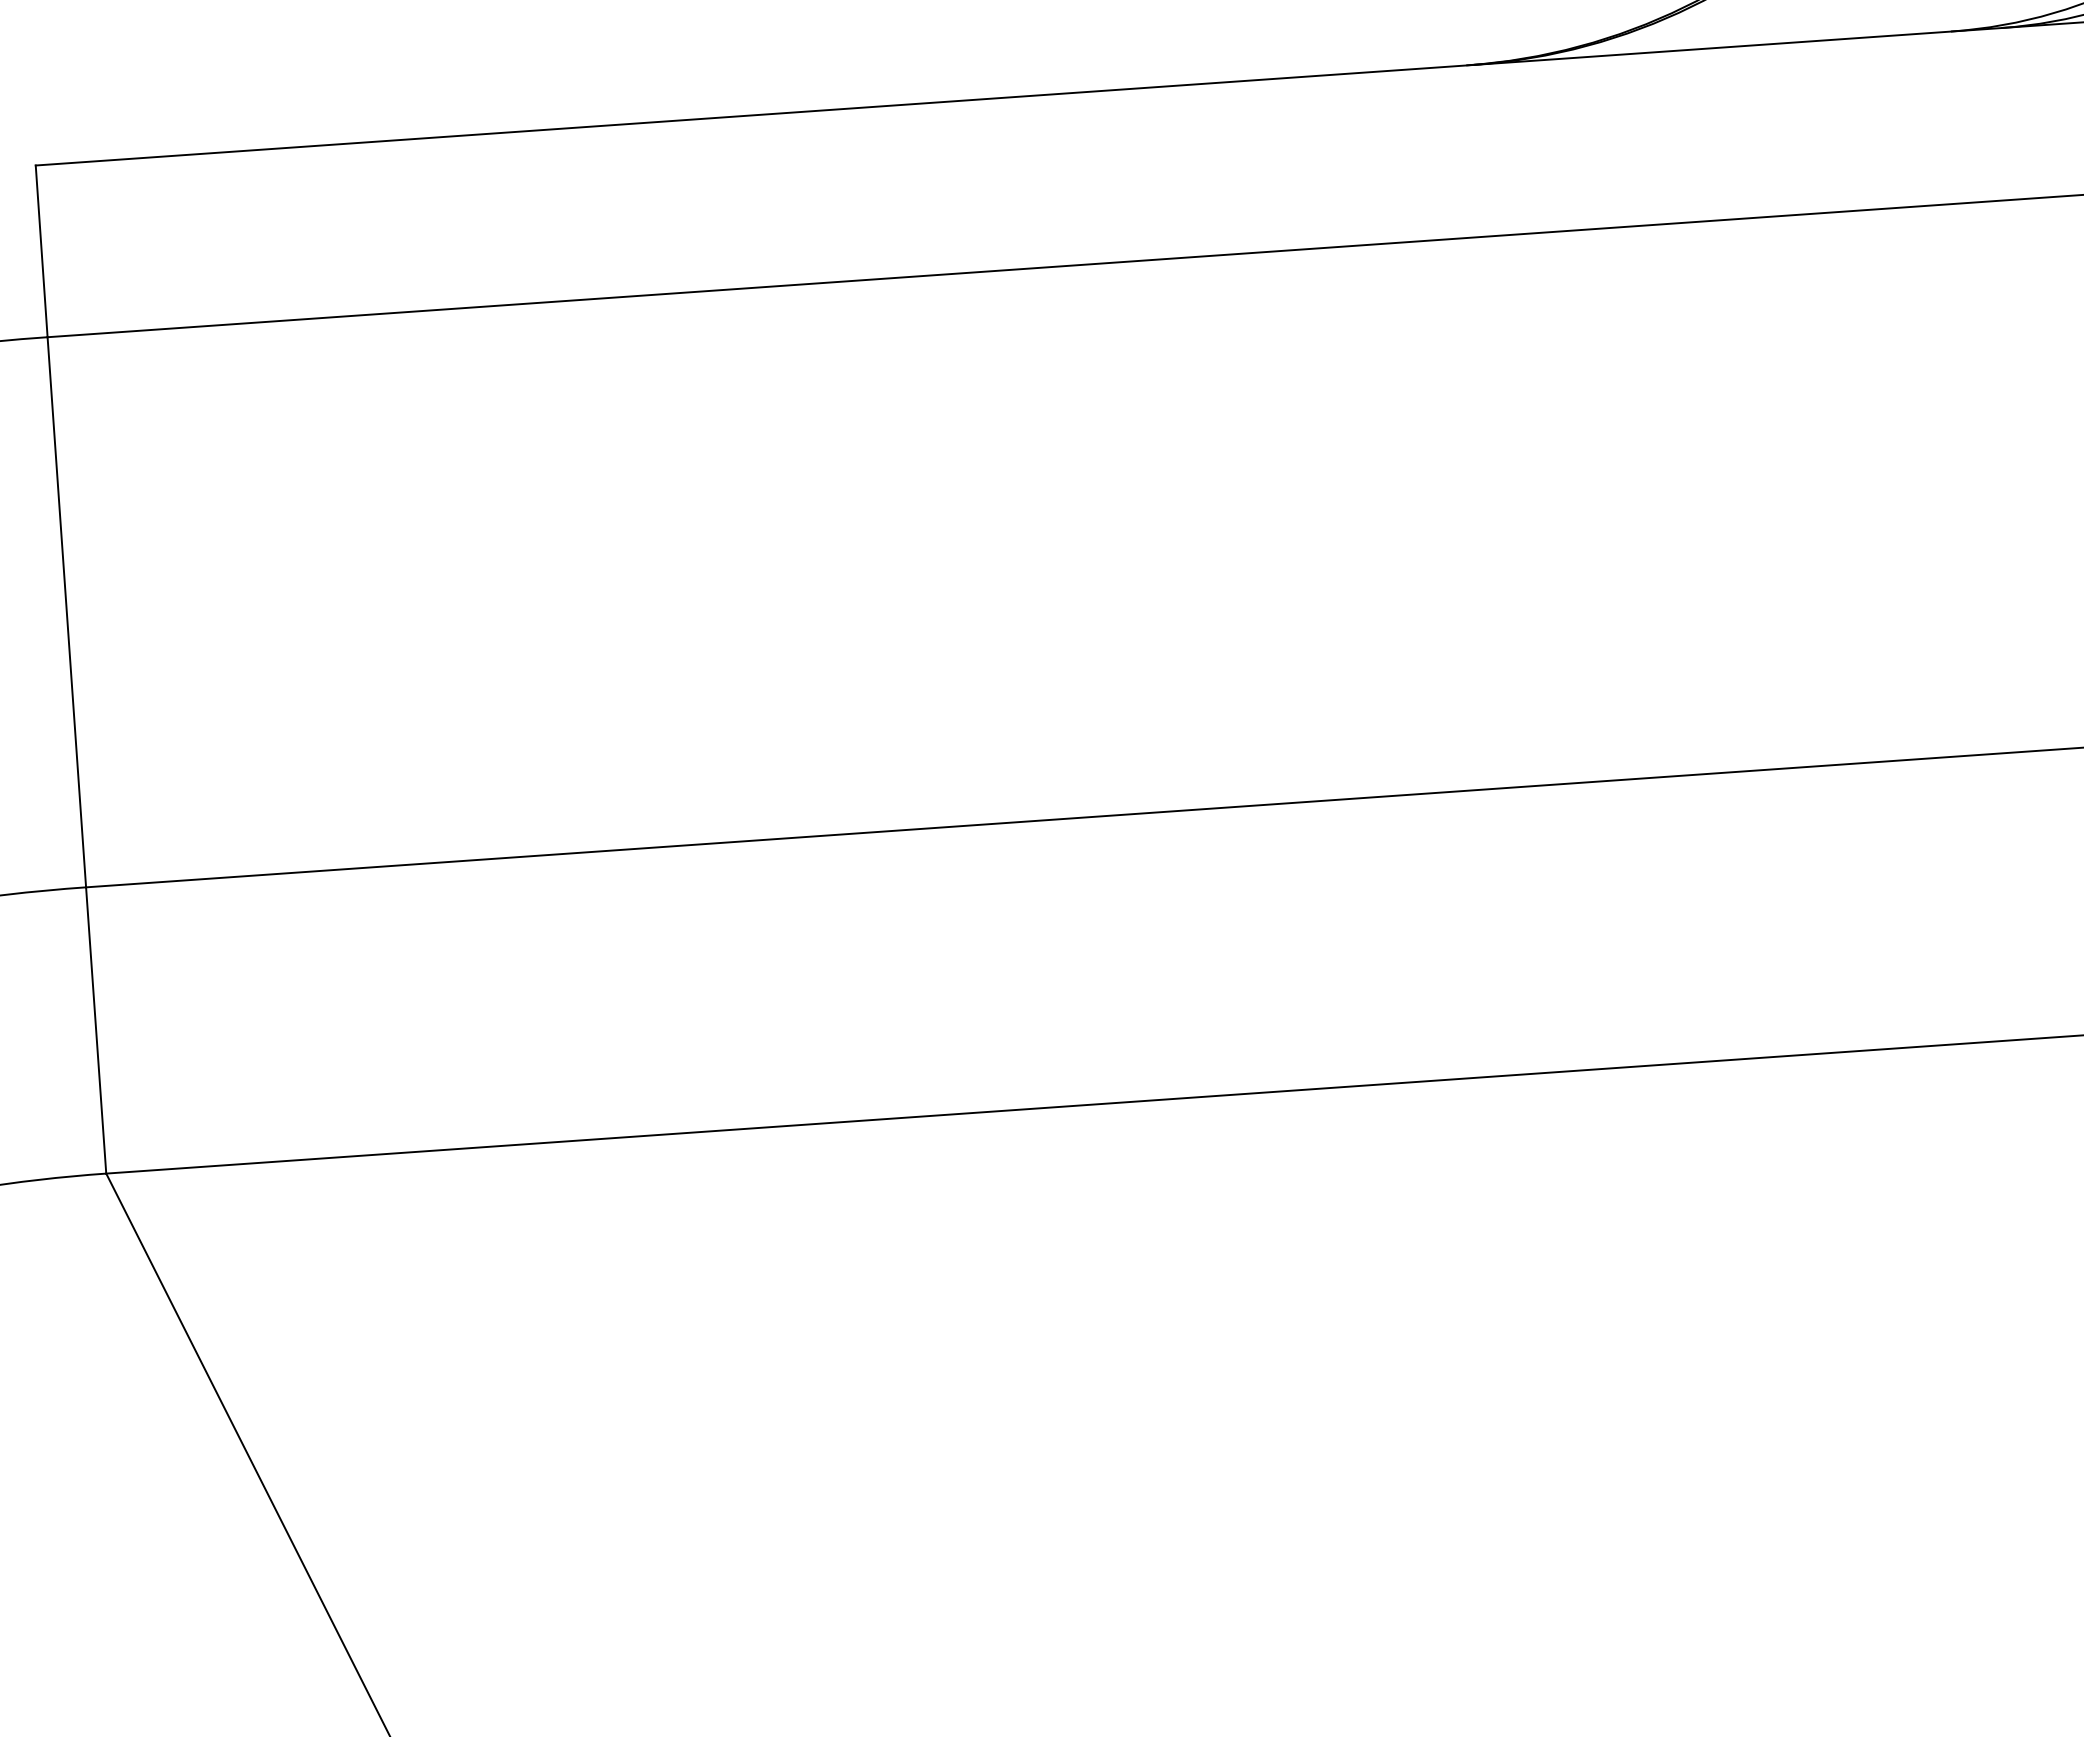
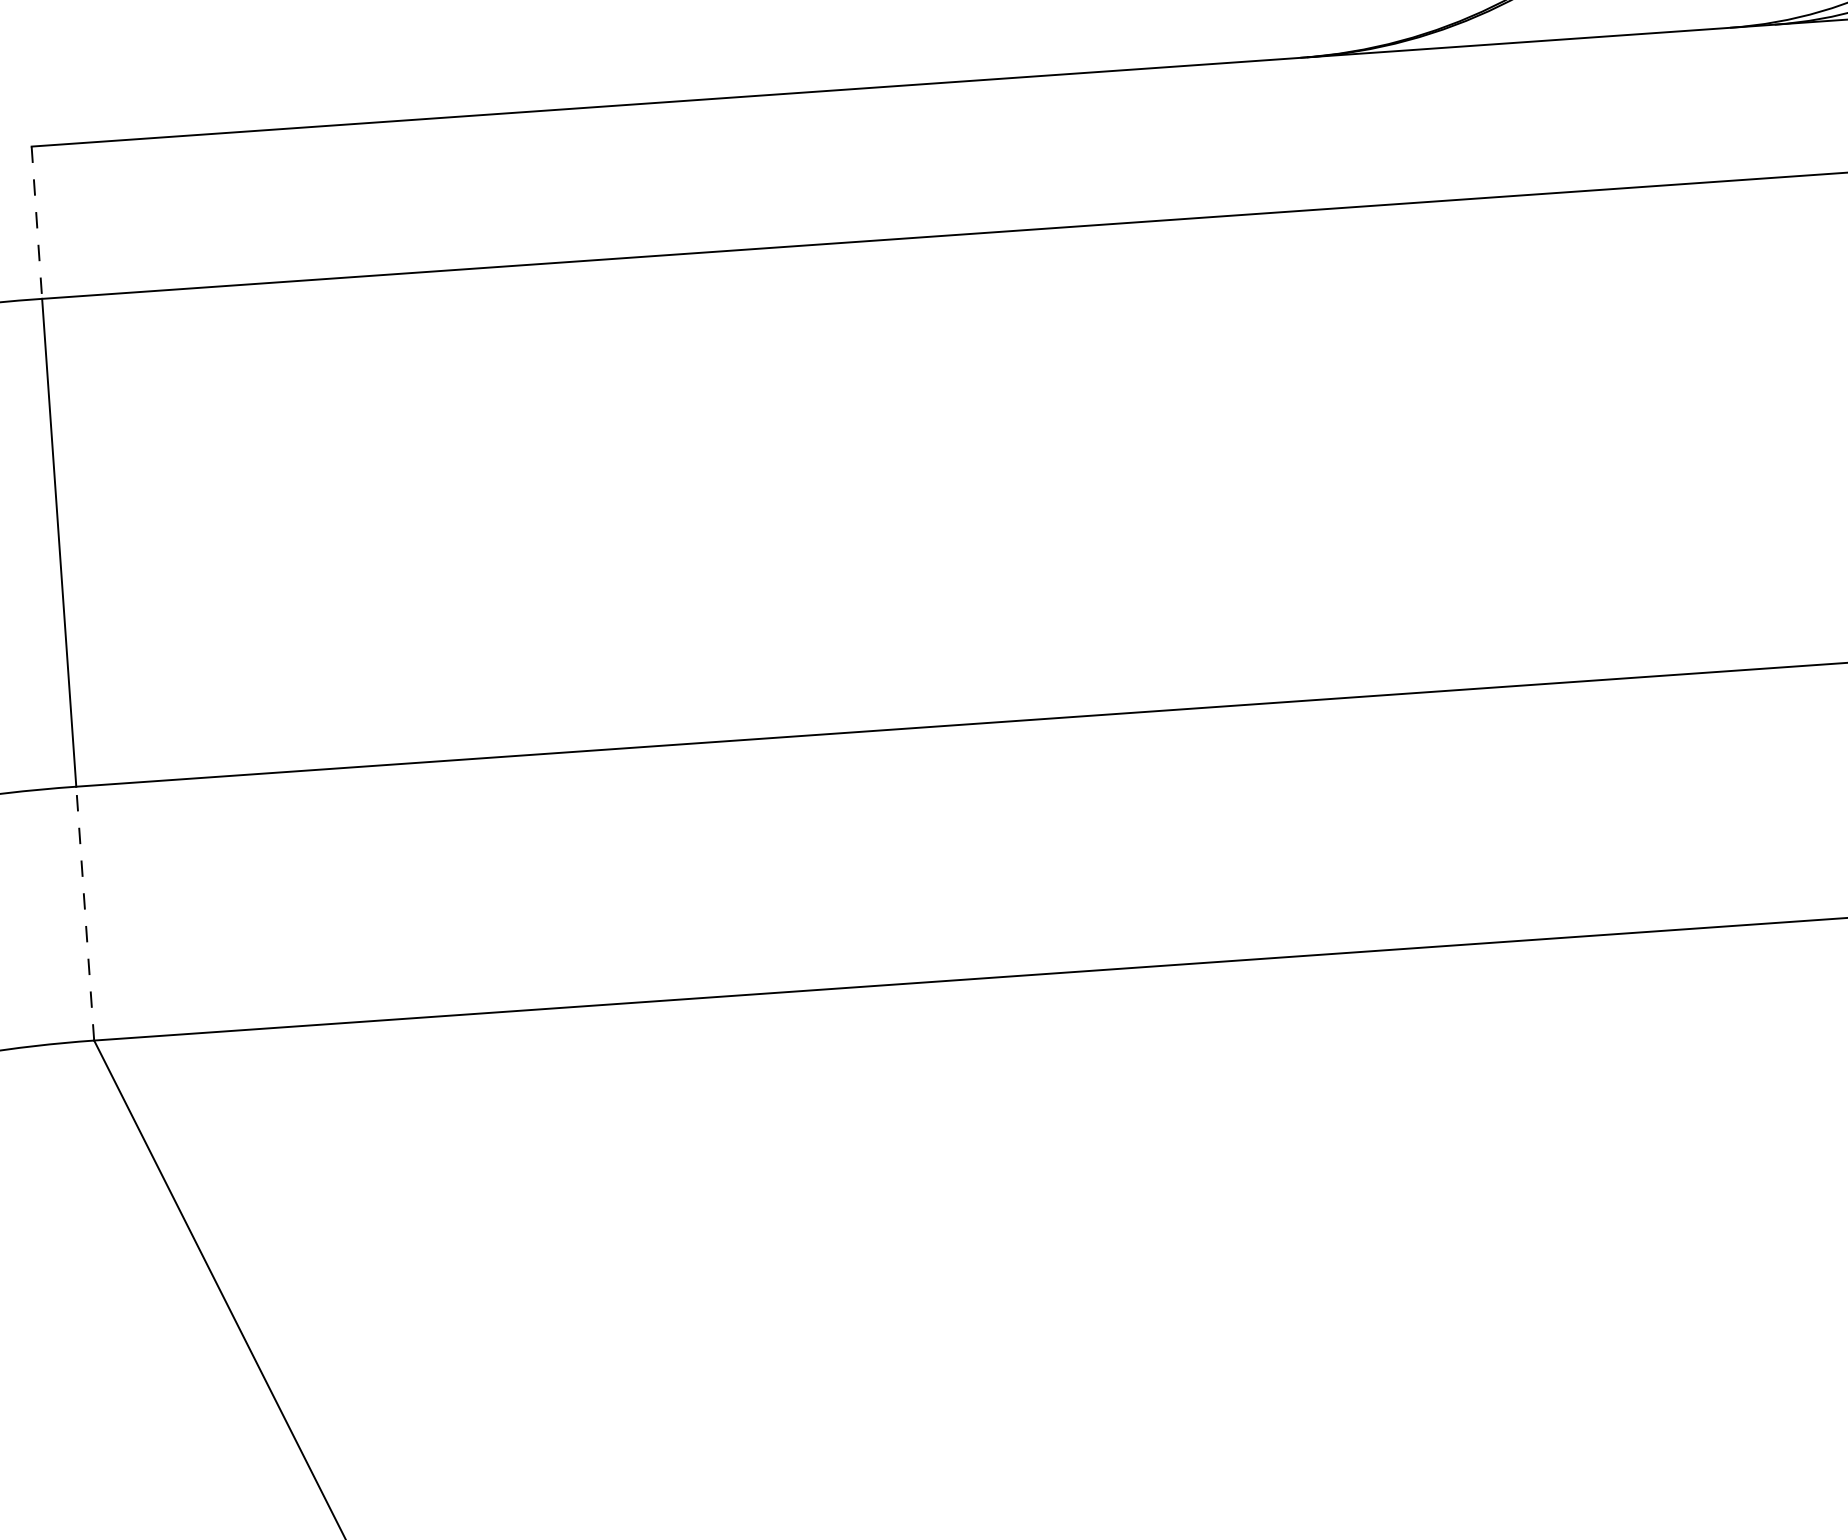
line: (41, 251) -> (36, 222), solid -> dashed
line: (96, 1029) -> (85, 912), solid -> dashed

